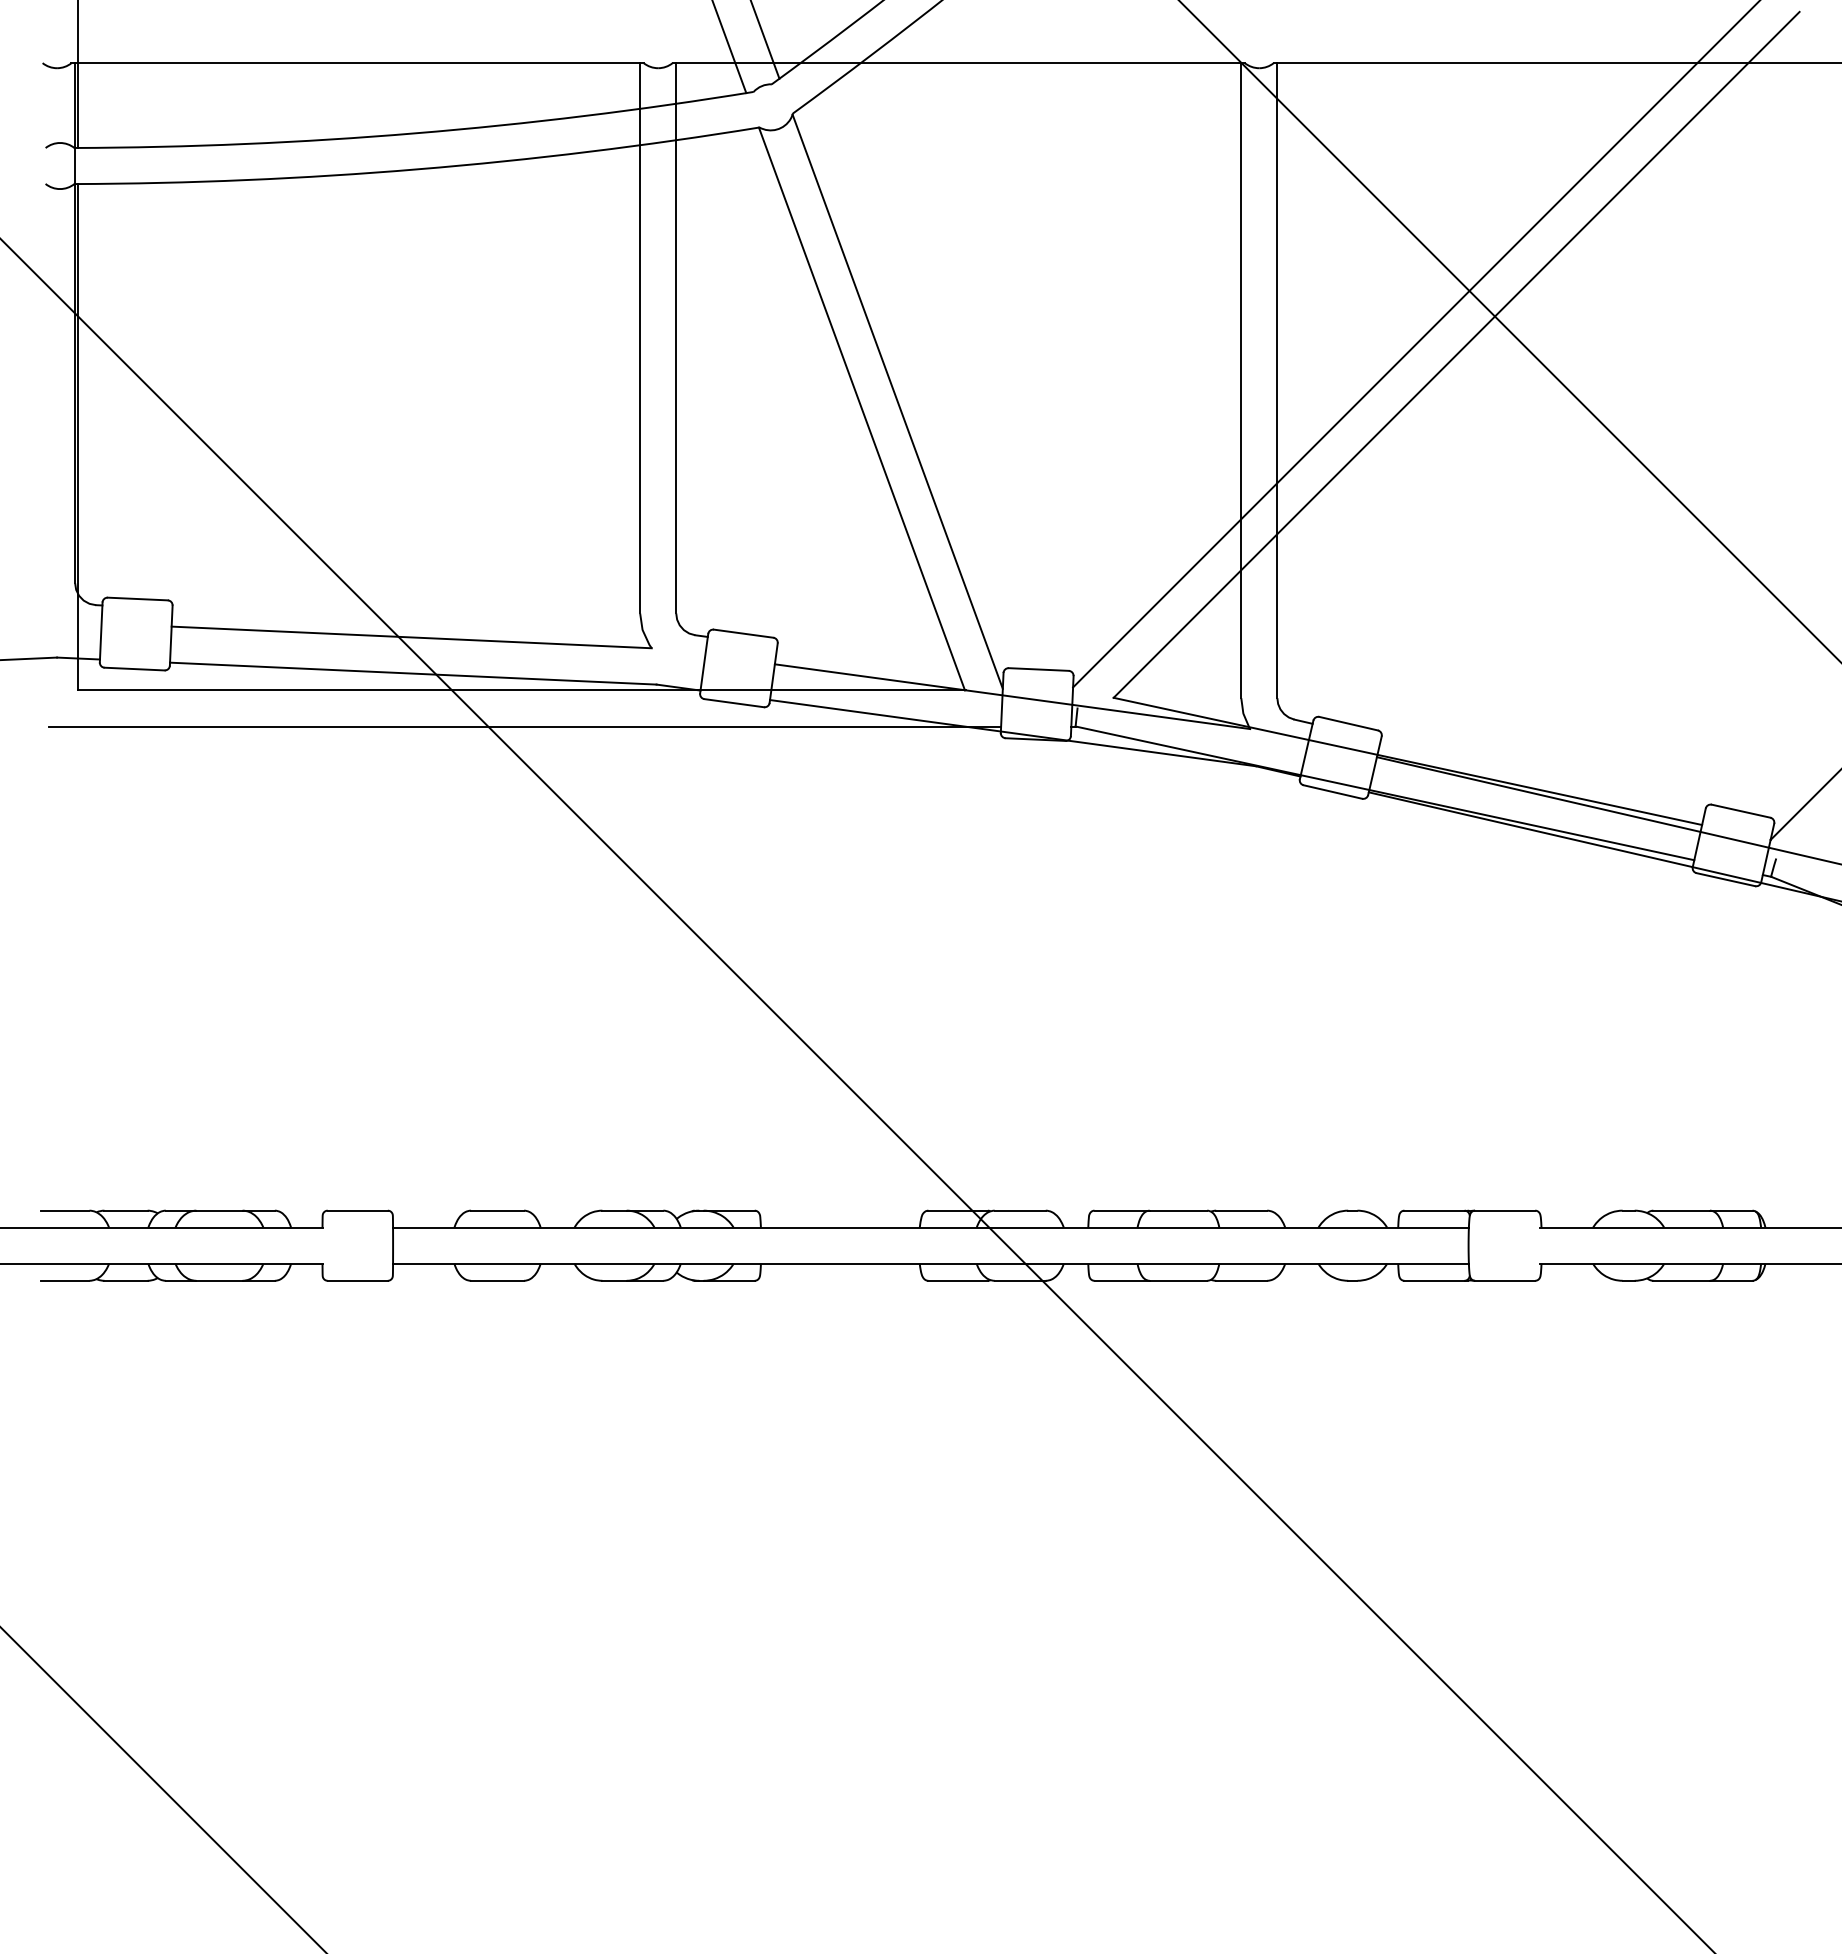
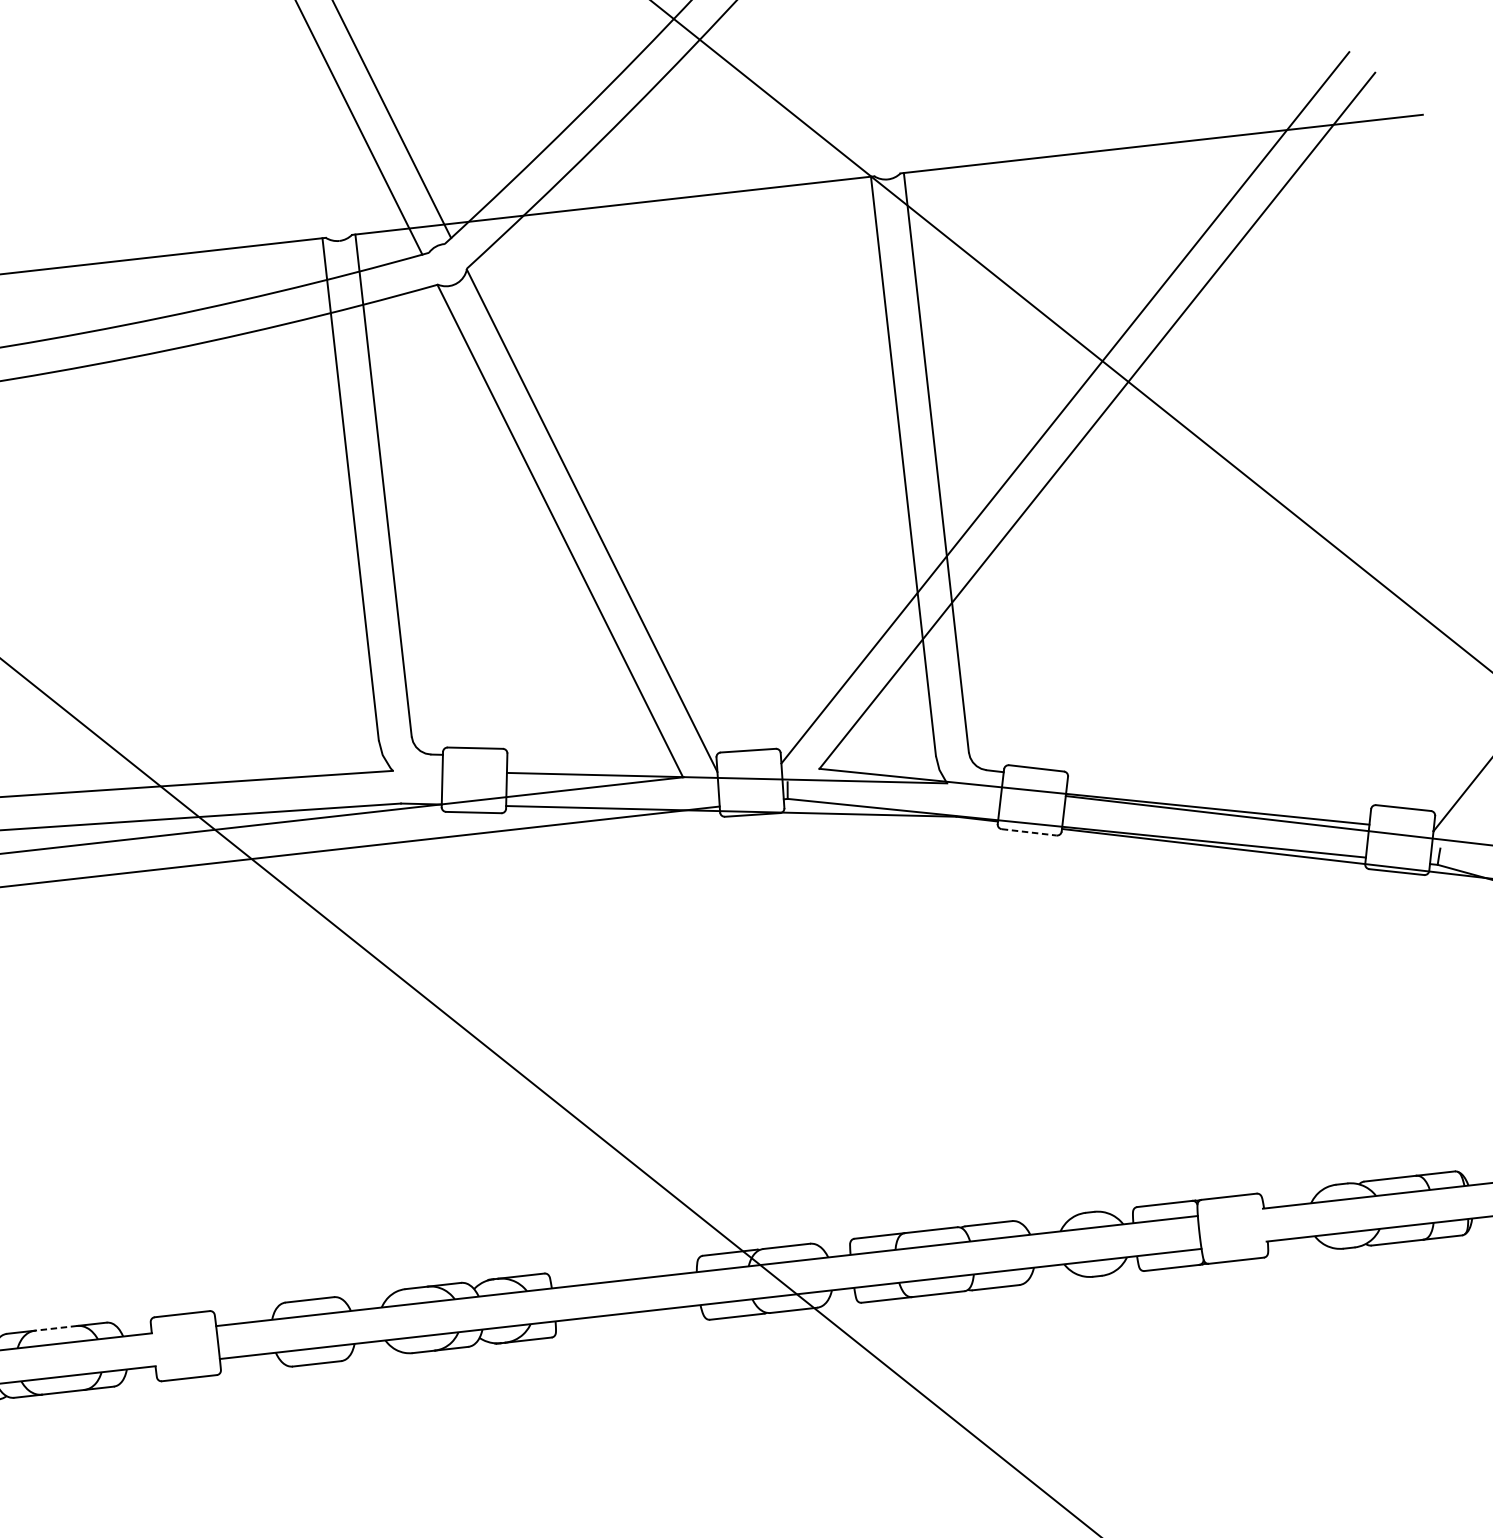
line: (1333, 792) -> (1029, 832), solid -> dashed
line: (218, 1210) -> (55, 1328), solid -> dashed

